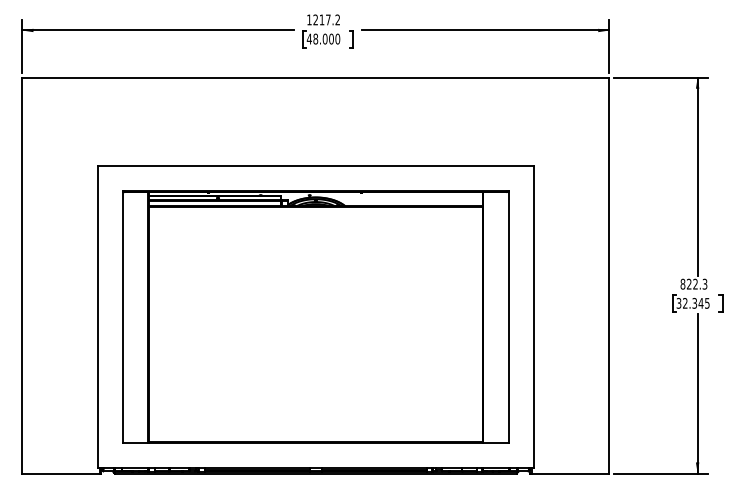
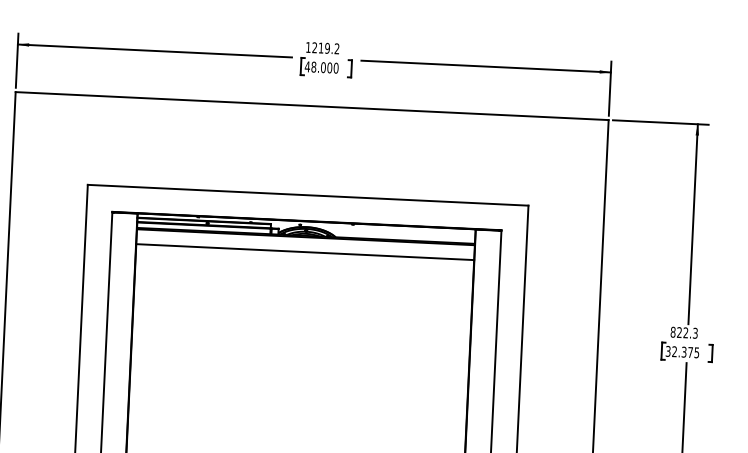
text: (327, 19) -> (326, 47), 1217.2 -> 1219.2
line: (315, 222) -> (304, 252), added
text: (700, 303) -> (689, 352), 32.345 -> 32.375

